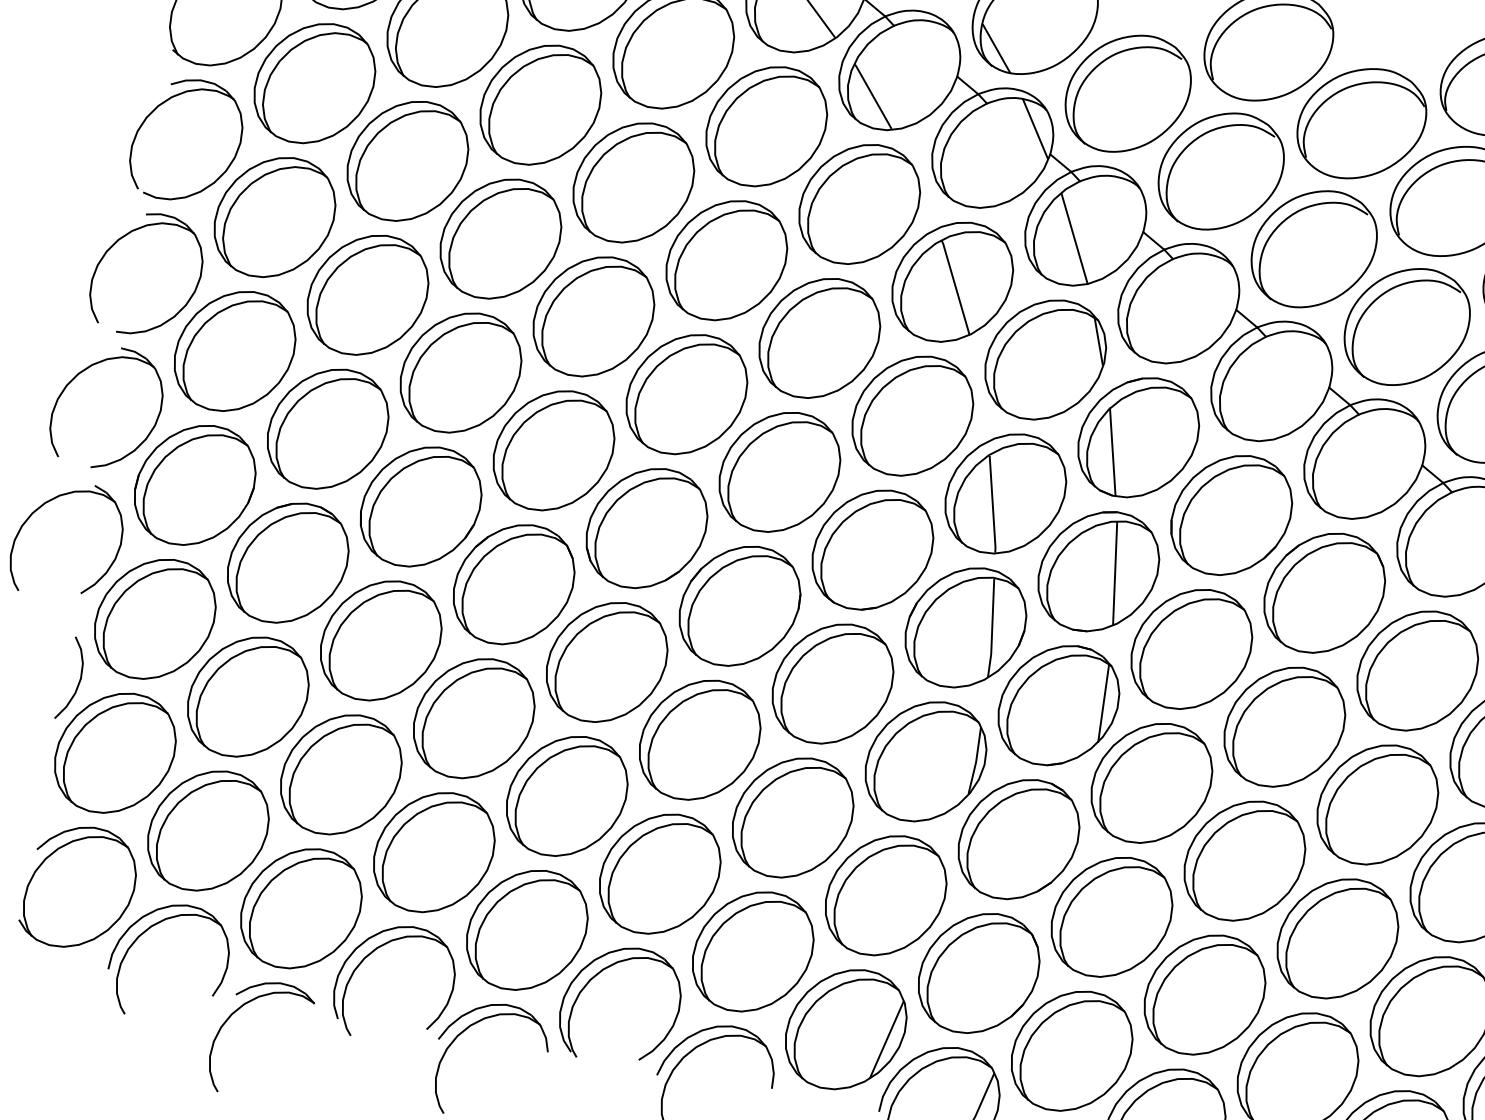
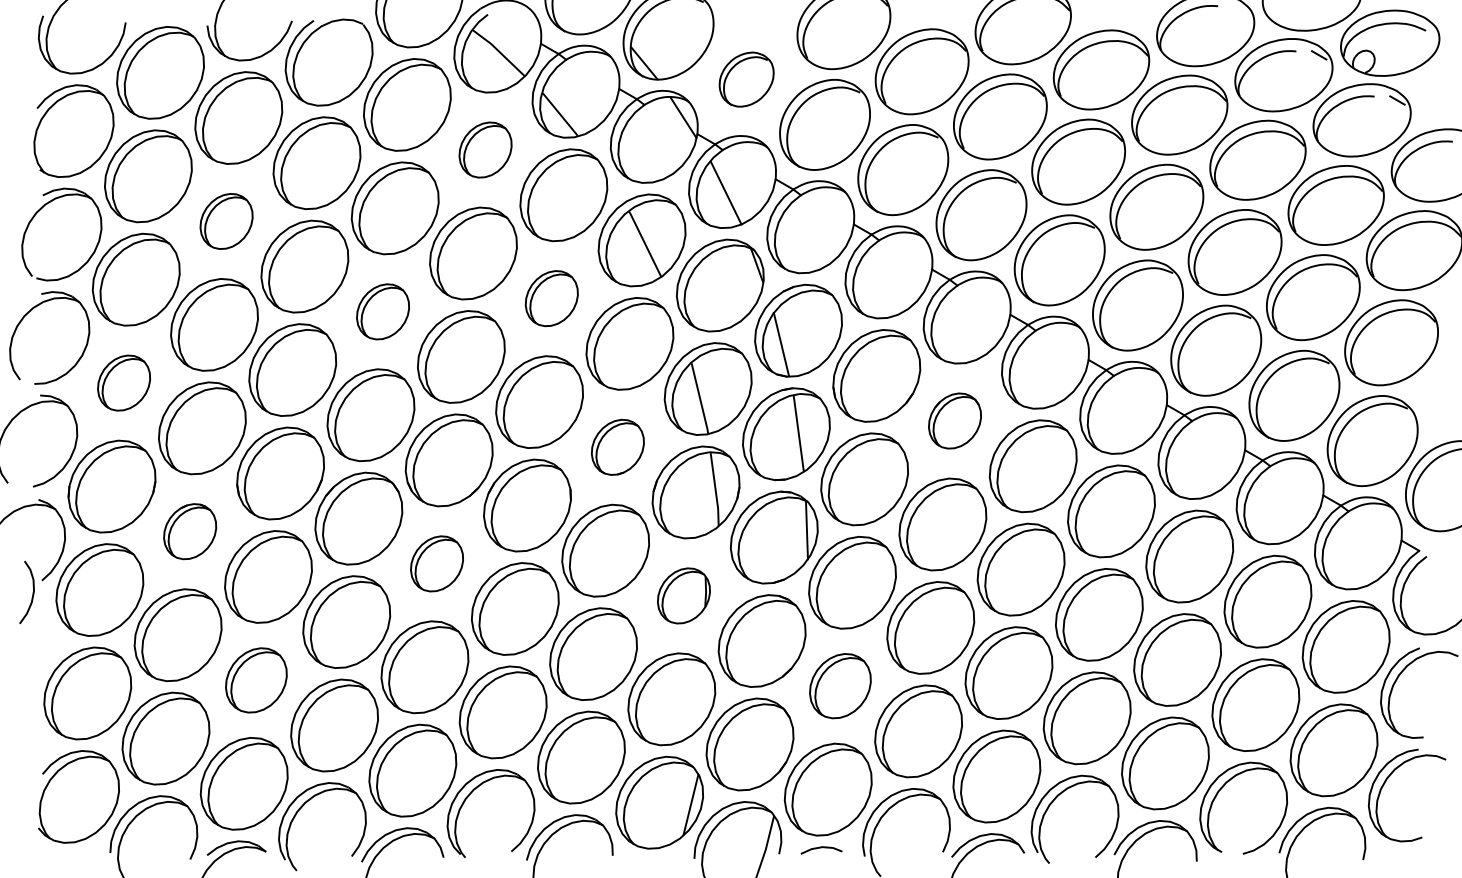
part: (1127, 93) -> (746, 79), size x0.6
part: (766, 125) -> (485, 149), size x0.6
part: (407, 161) -> (226, 221), size x0.6
part: (593, 316) -> (382, 311), size x0.6
part: (819, 337) -> (551, 298), size x0.6
part: (234, 350) -> (123, 382), size x0.6
part: (872, 550) -> (617, 447), size x0.6
part: (287, 562) -> (189, 531), size x0.6
part: (1324, 592) -> (954, 420), size x0.6
part: (606, 661) -> (436, 563), size x0.6
curve: (78, 680) -> (32, 592), moved
part: (925, 761) -> (683, 595), size x0.6
part: (341, 774) -> (256, 680), size x0.7
part: (1112, 916) -> (840, 685), size x0.7

